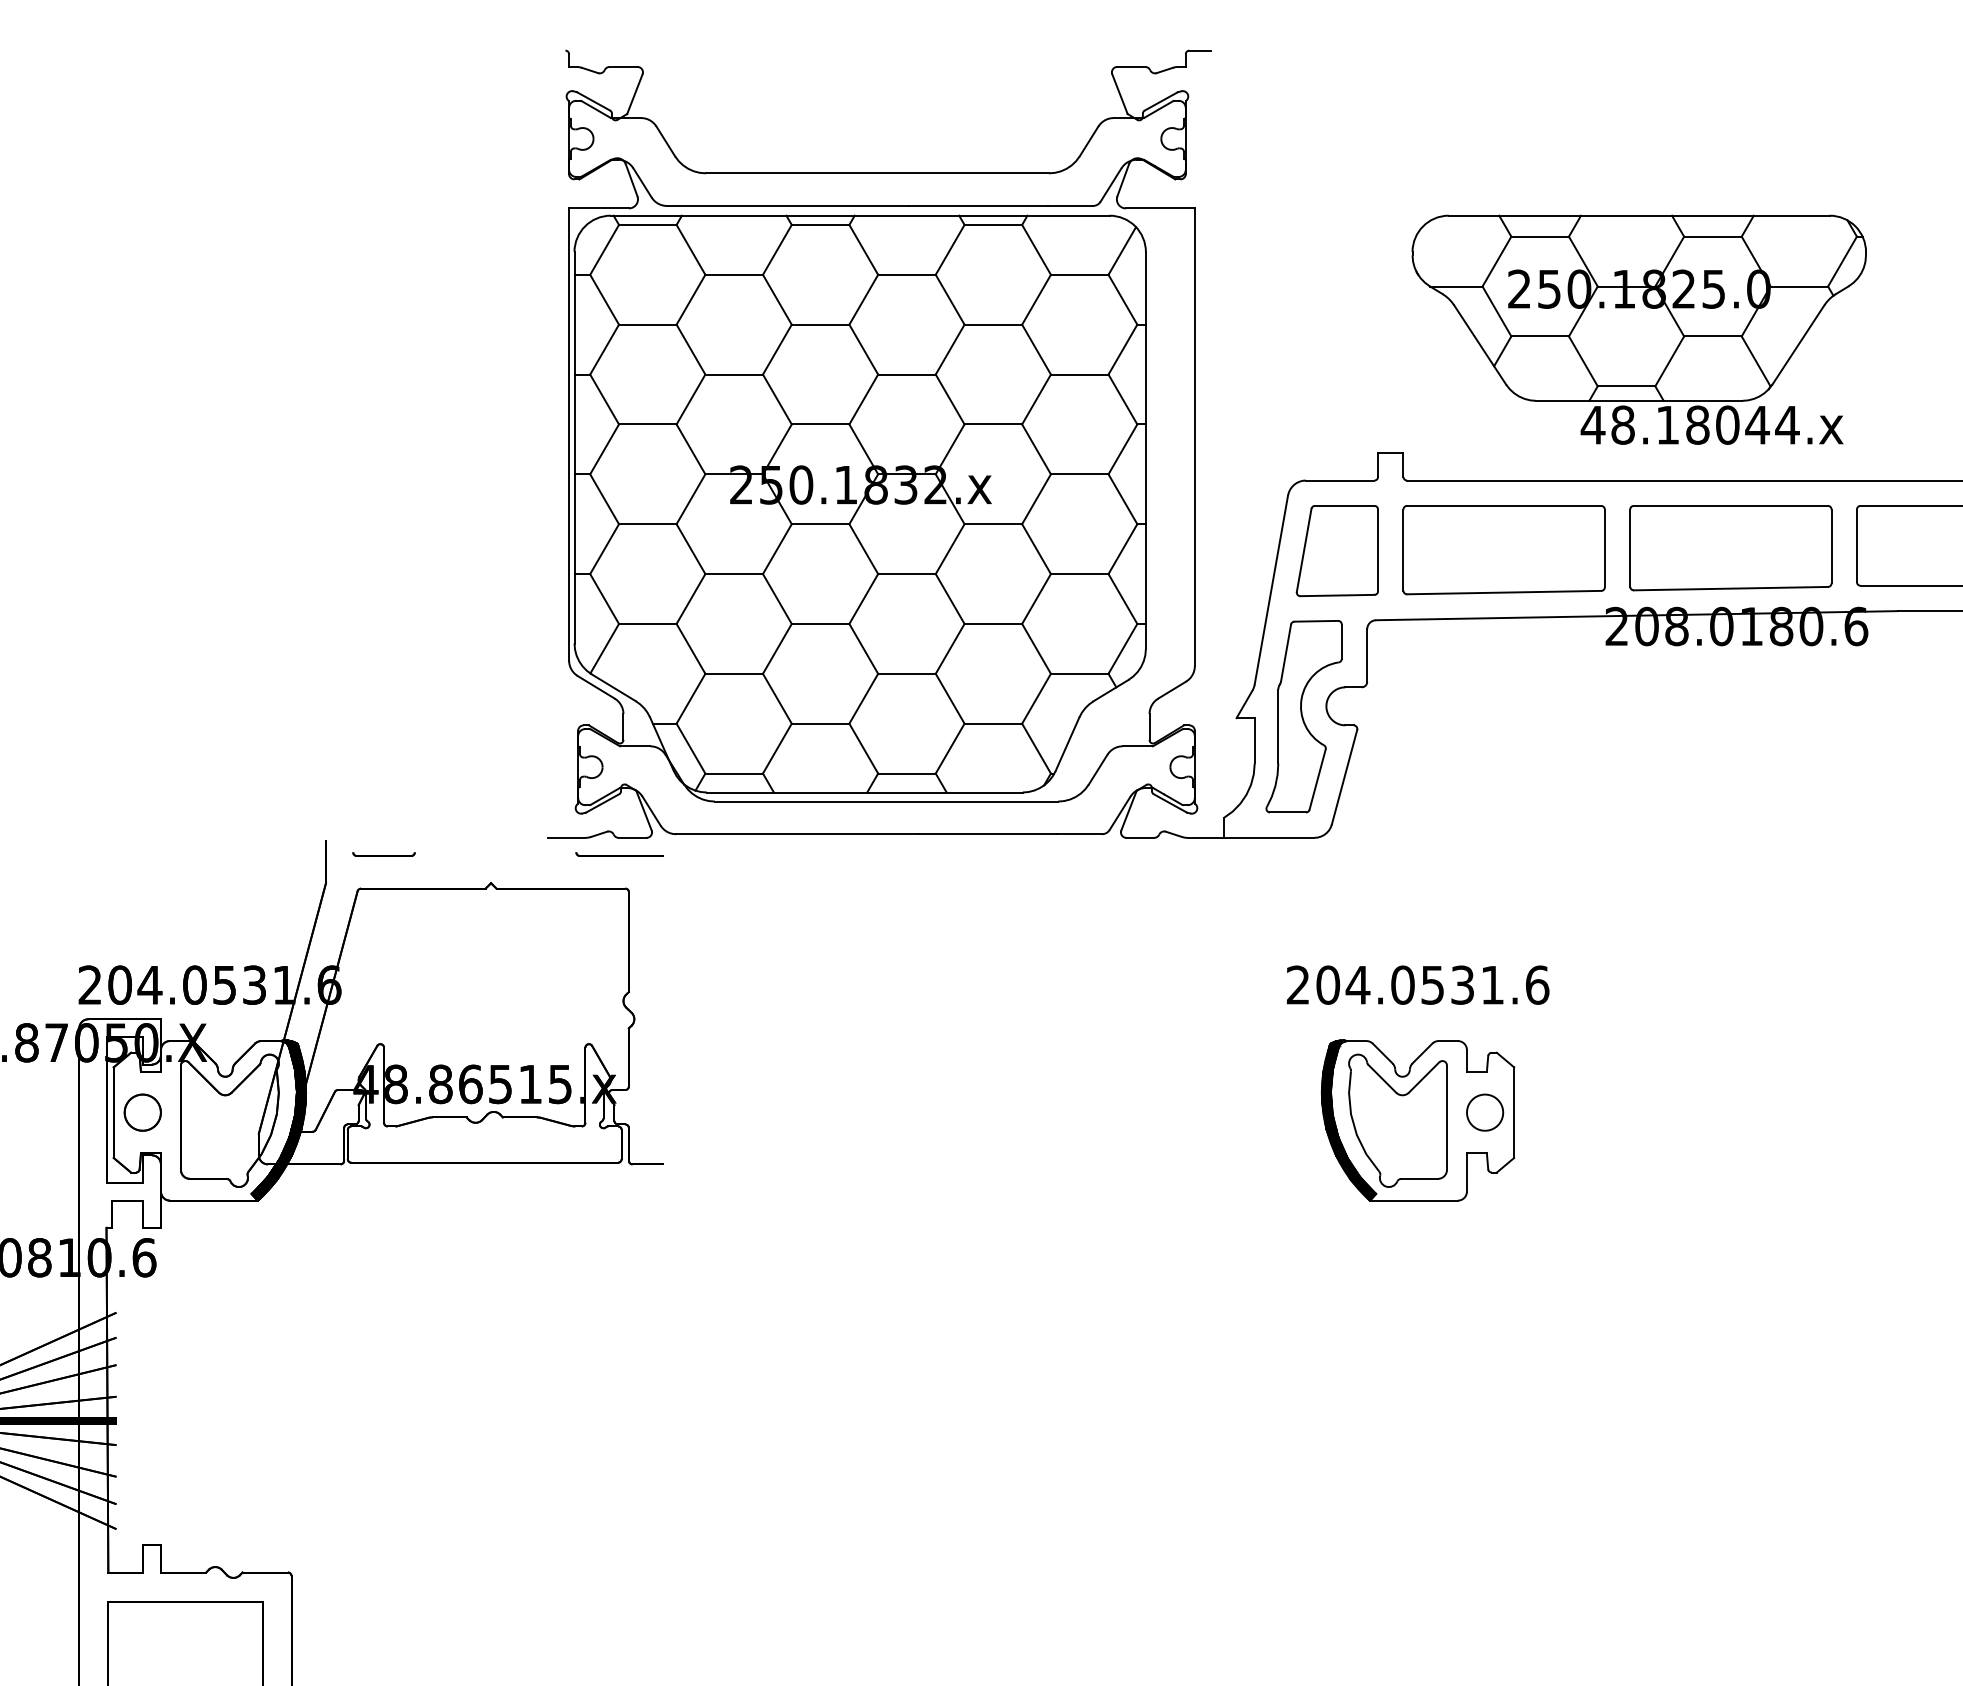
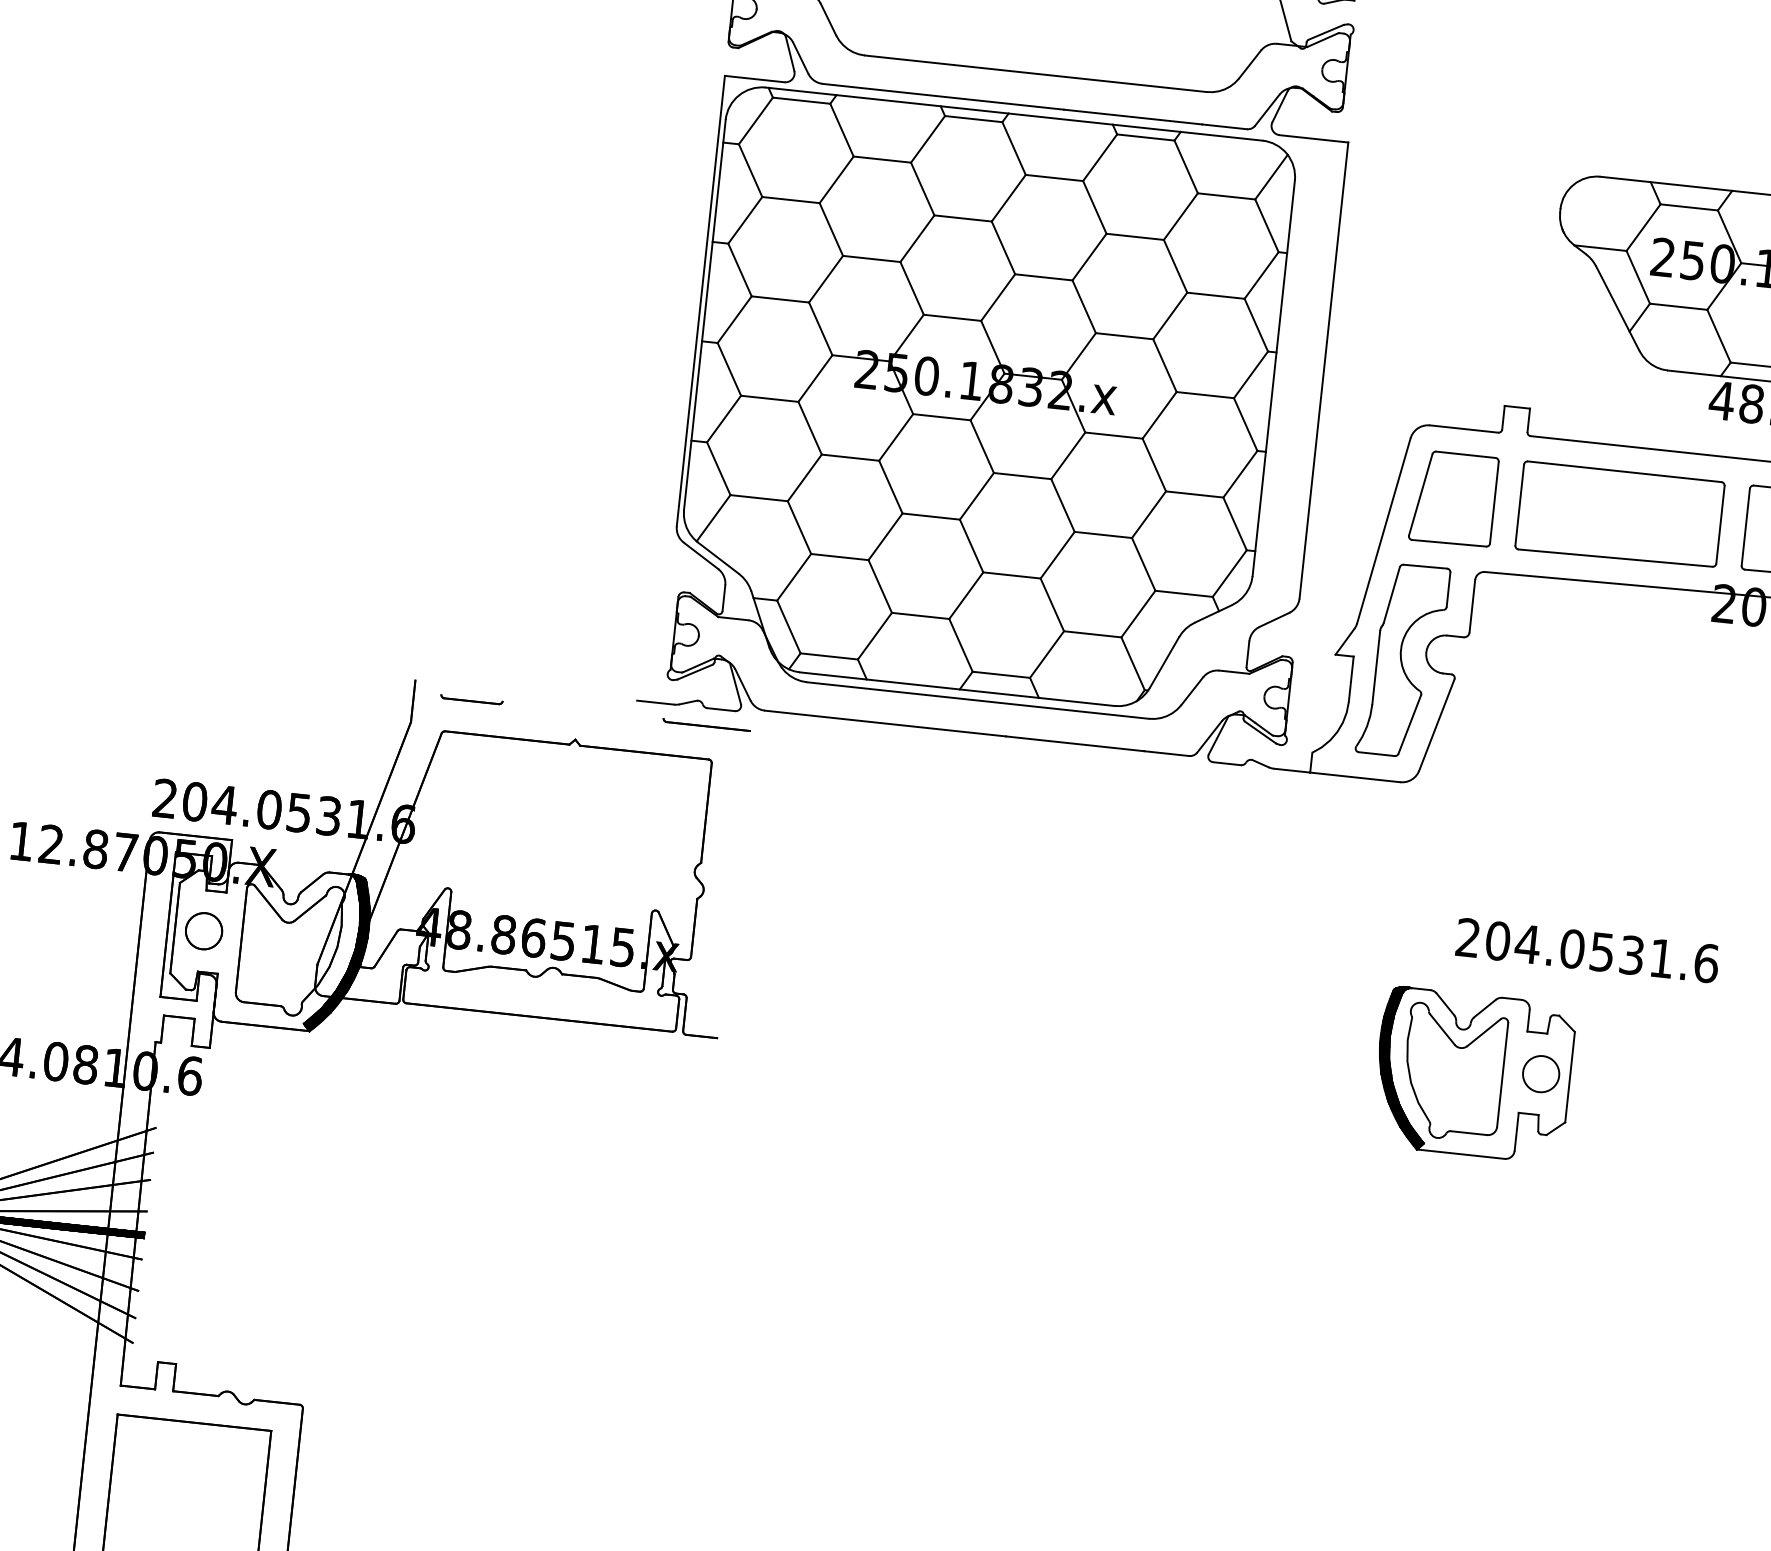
text: (1418, 984) -> (1588, 950), moved

